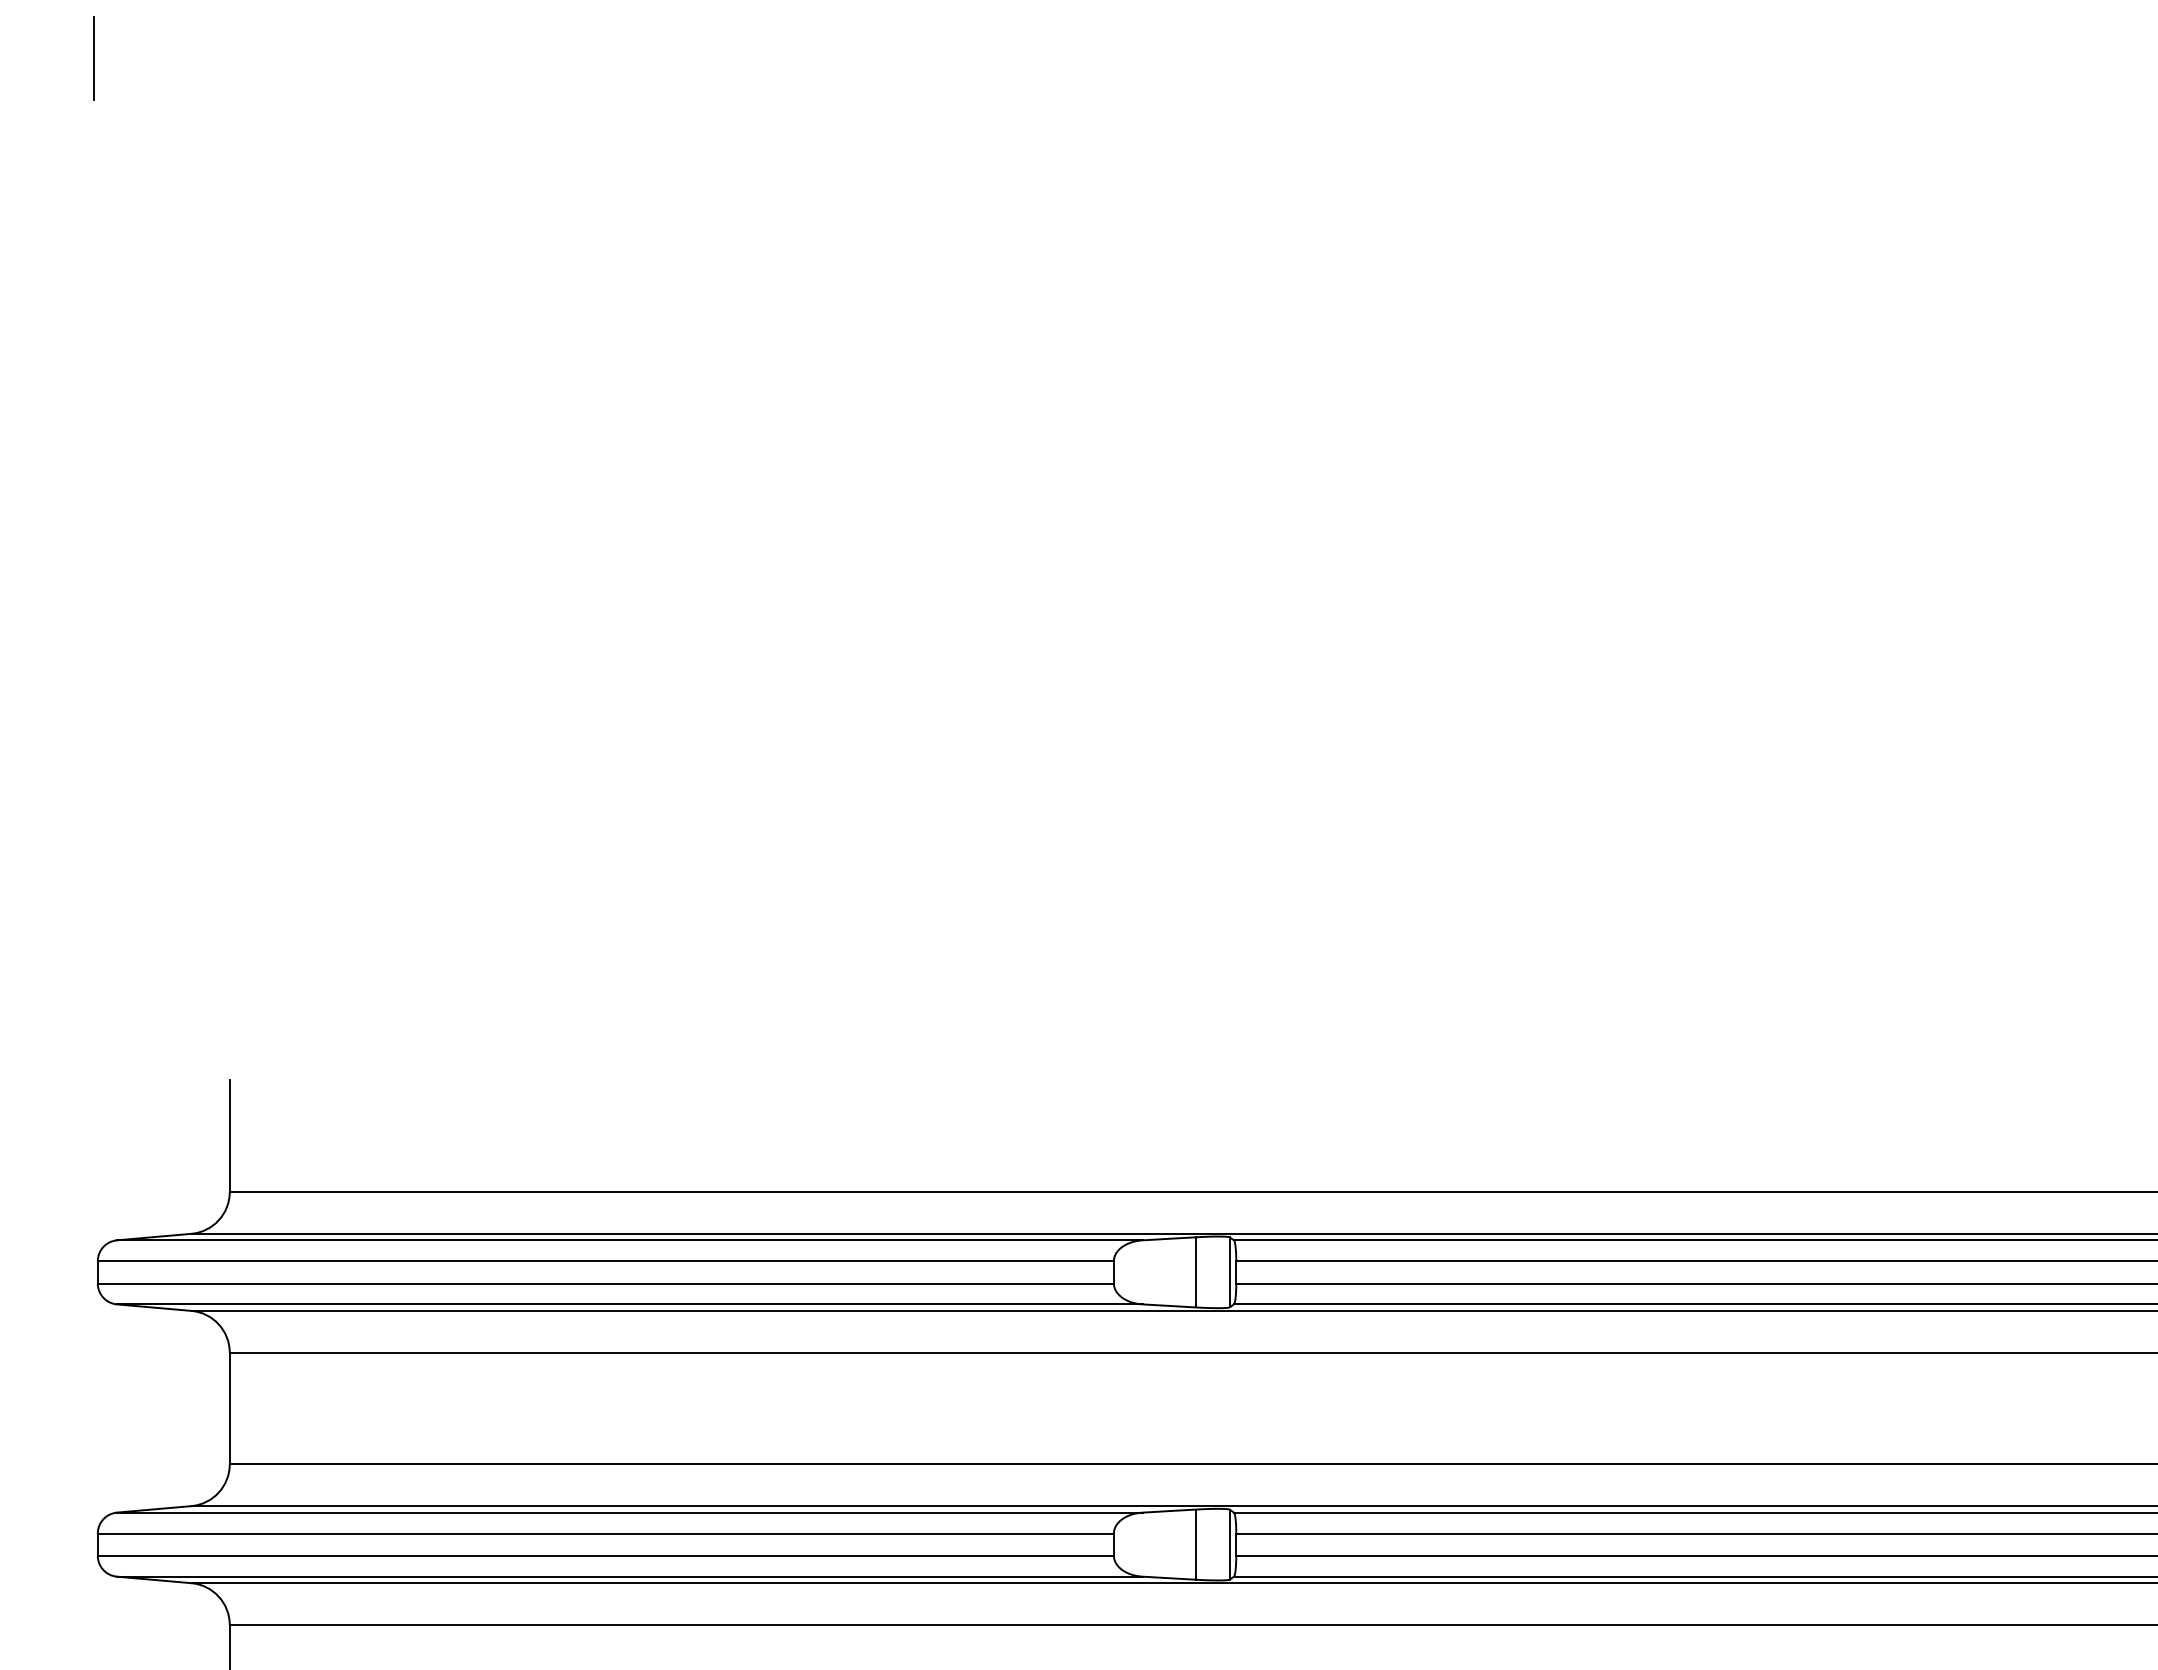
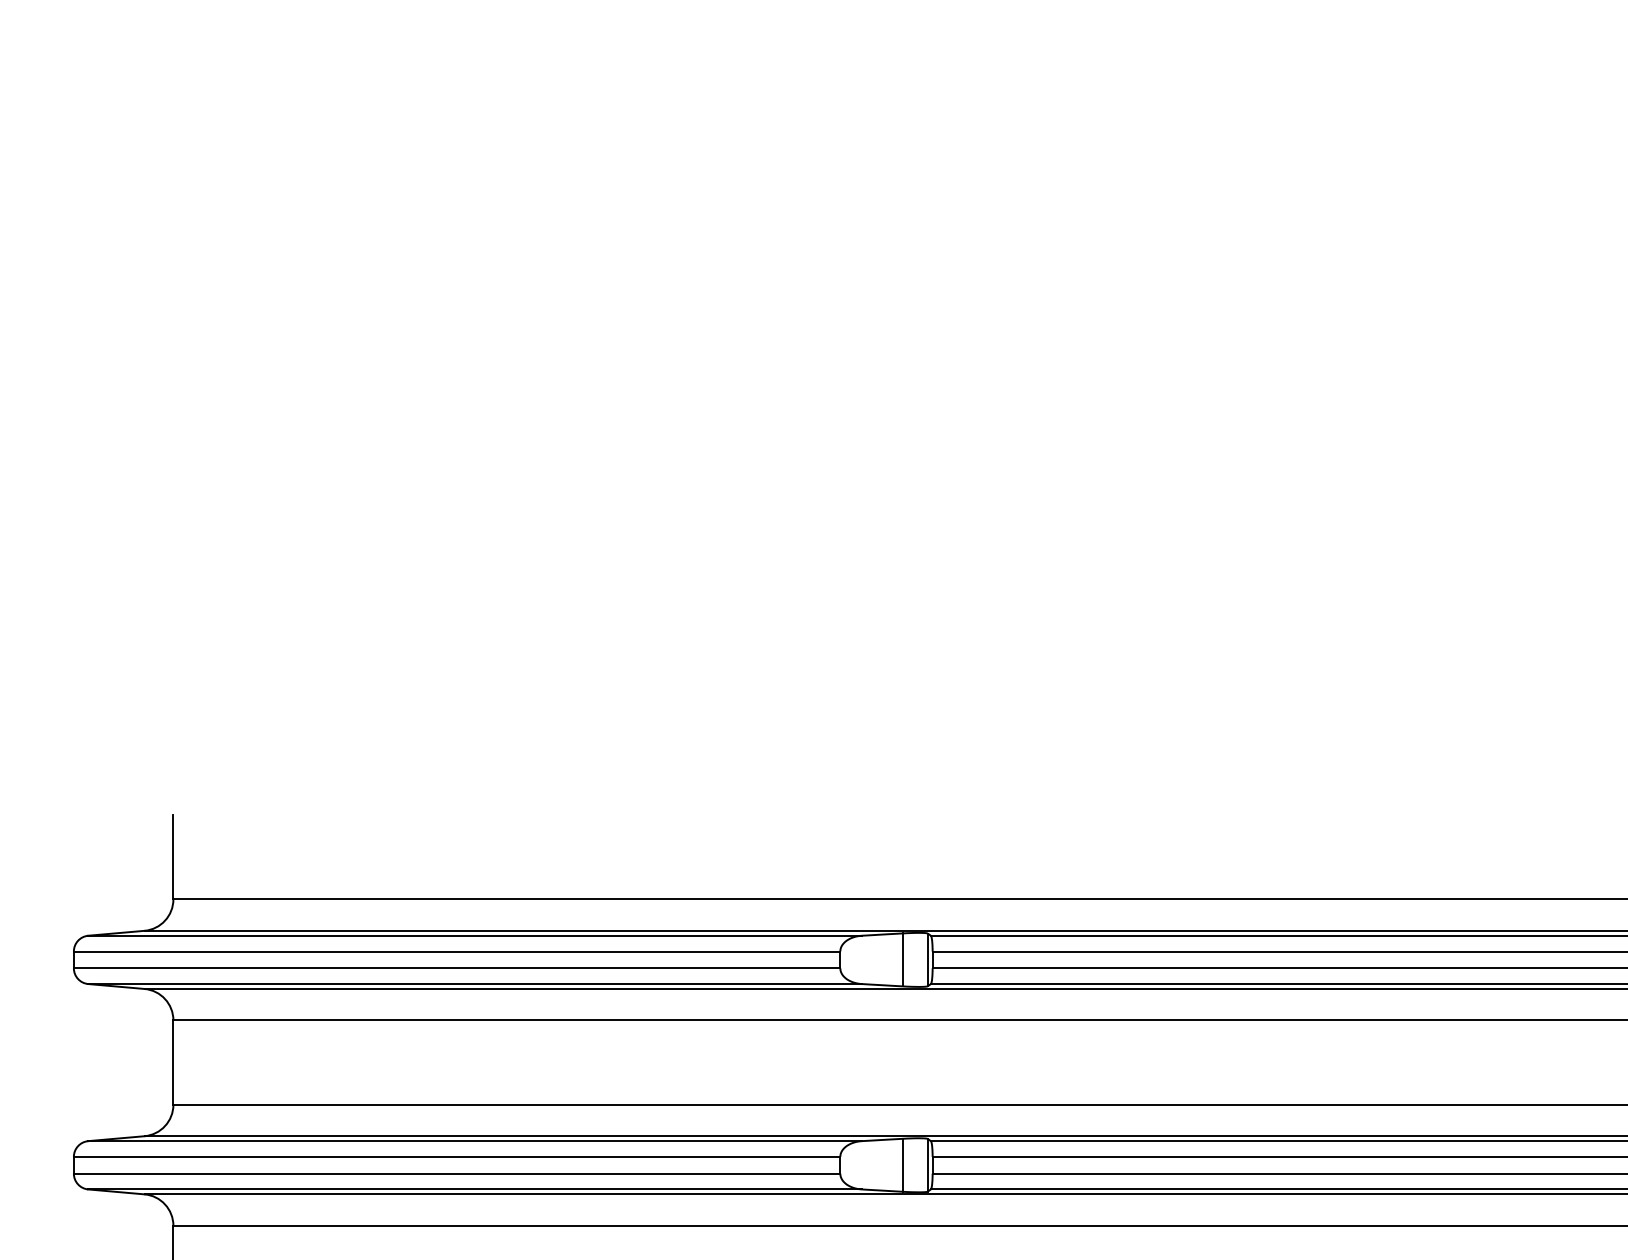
line: (93, 58) -> (70, 44), removed

